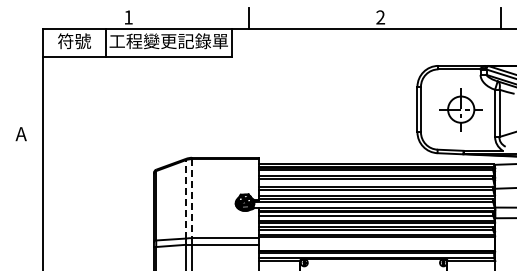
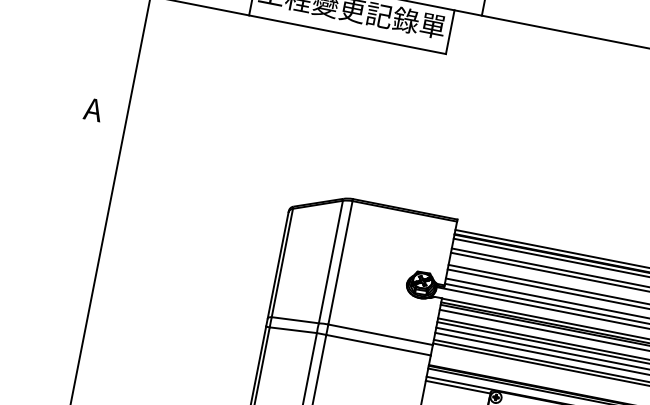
line: (186, 198) -> (331, 260), dashed -> solid
line: (192, 198) -> (341, 262), dashed -> solid

